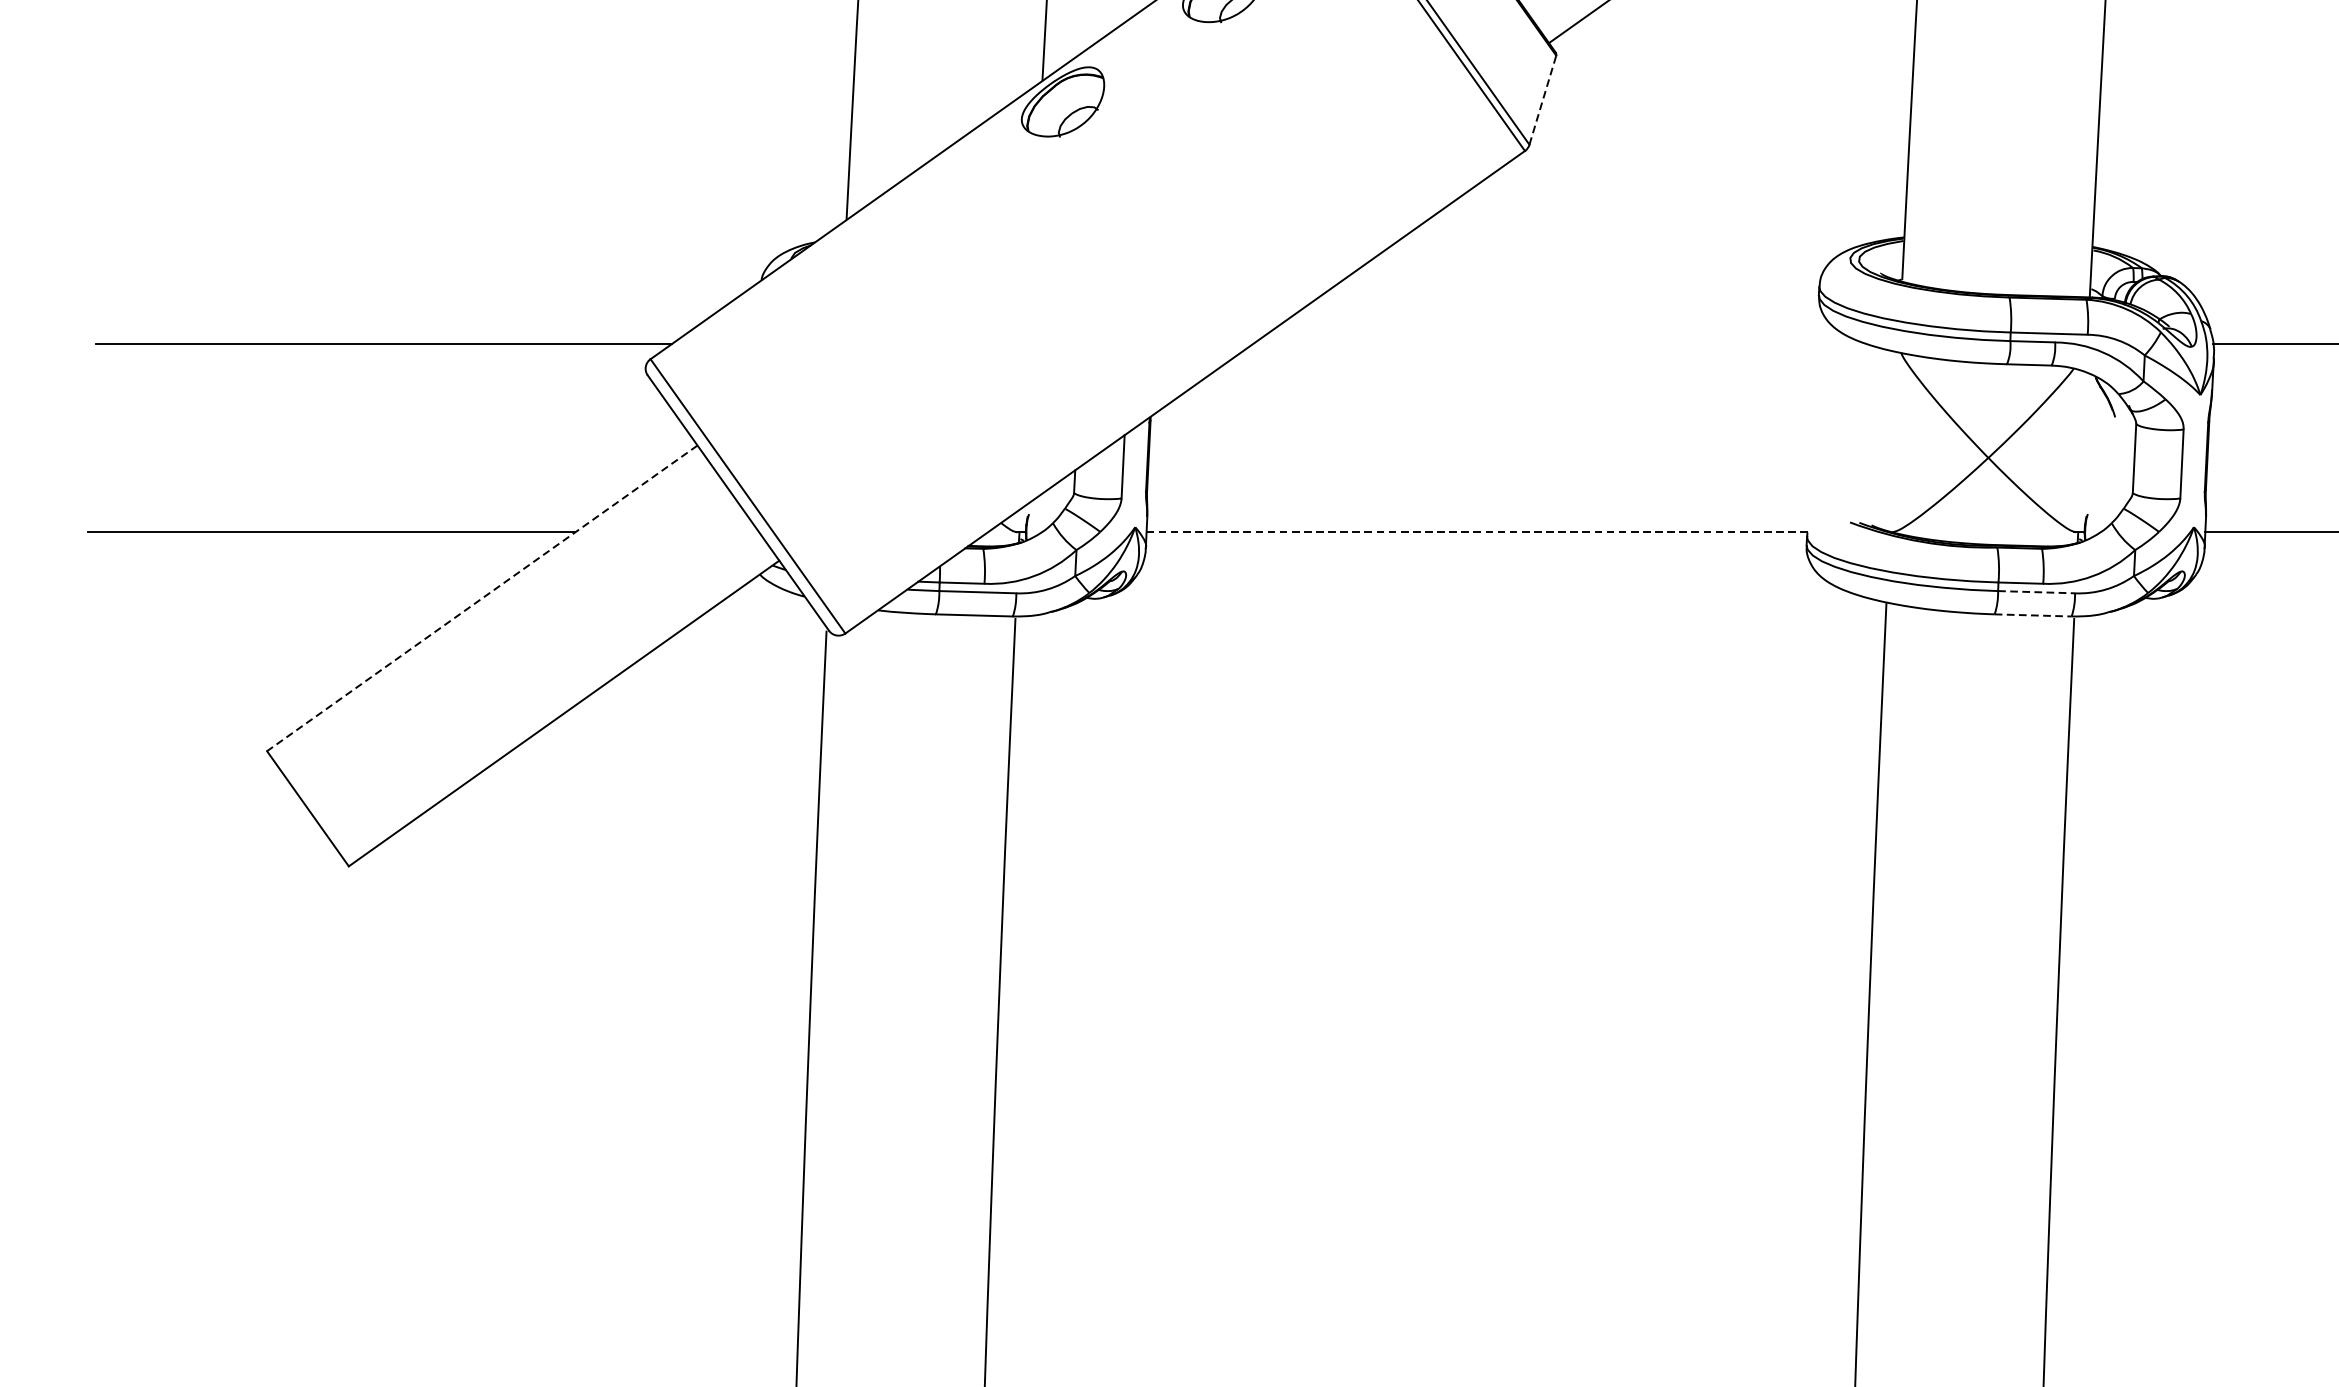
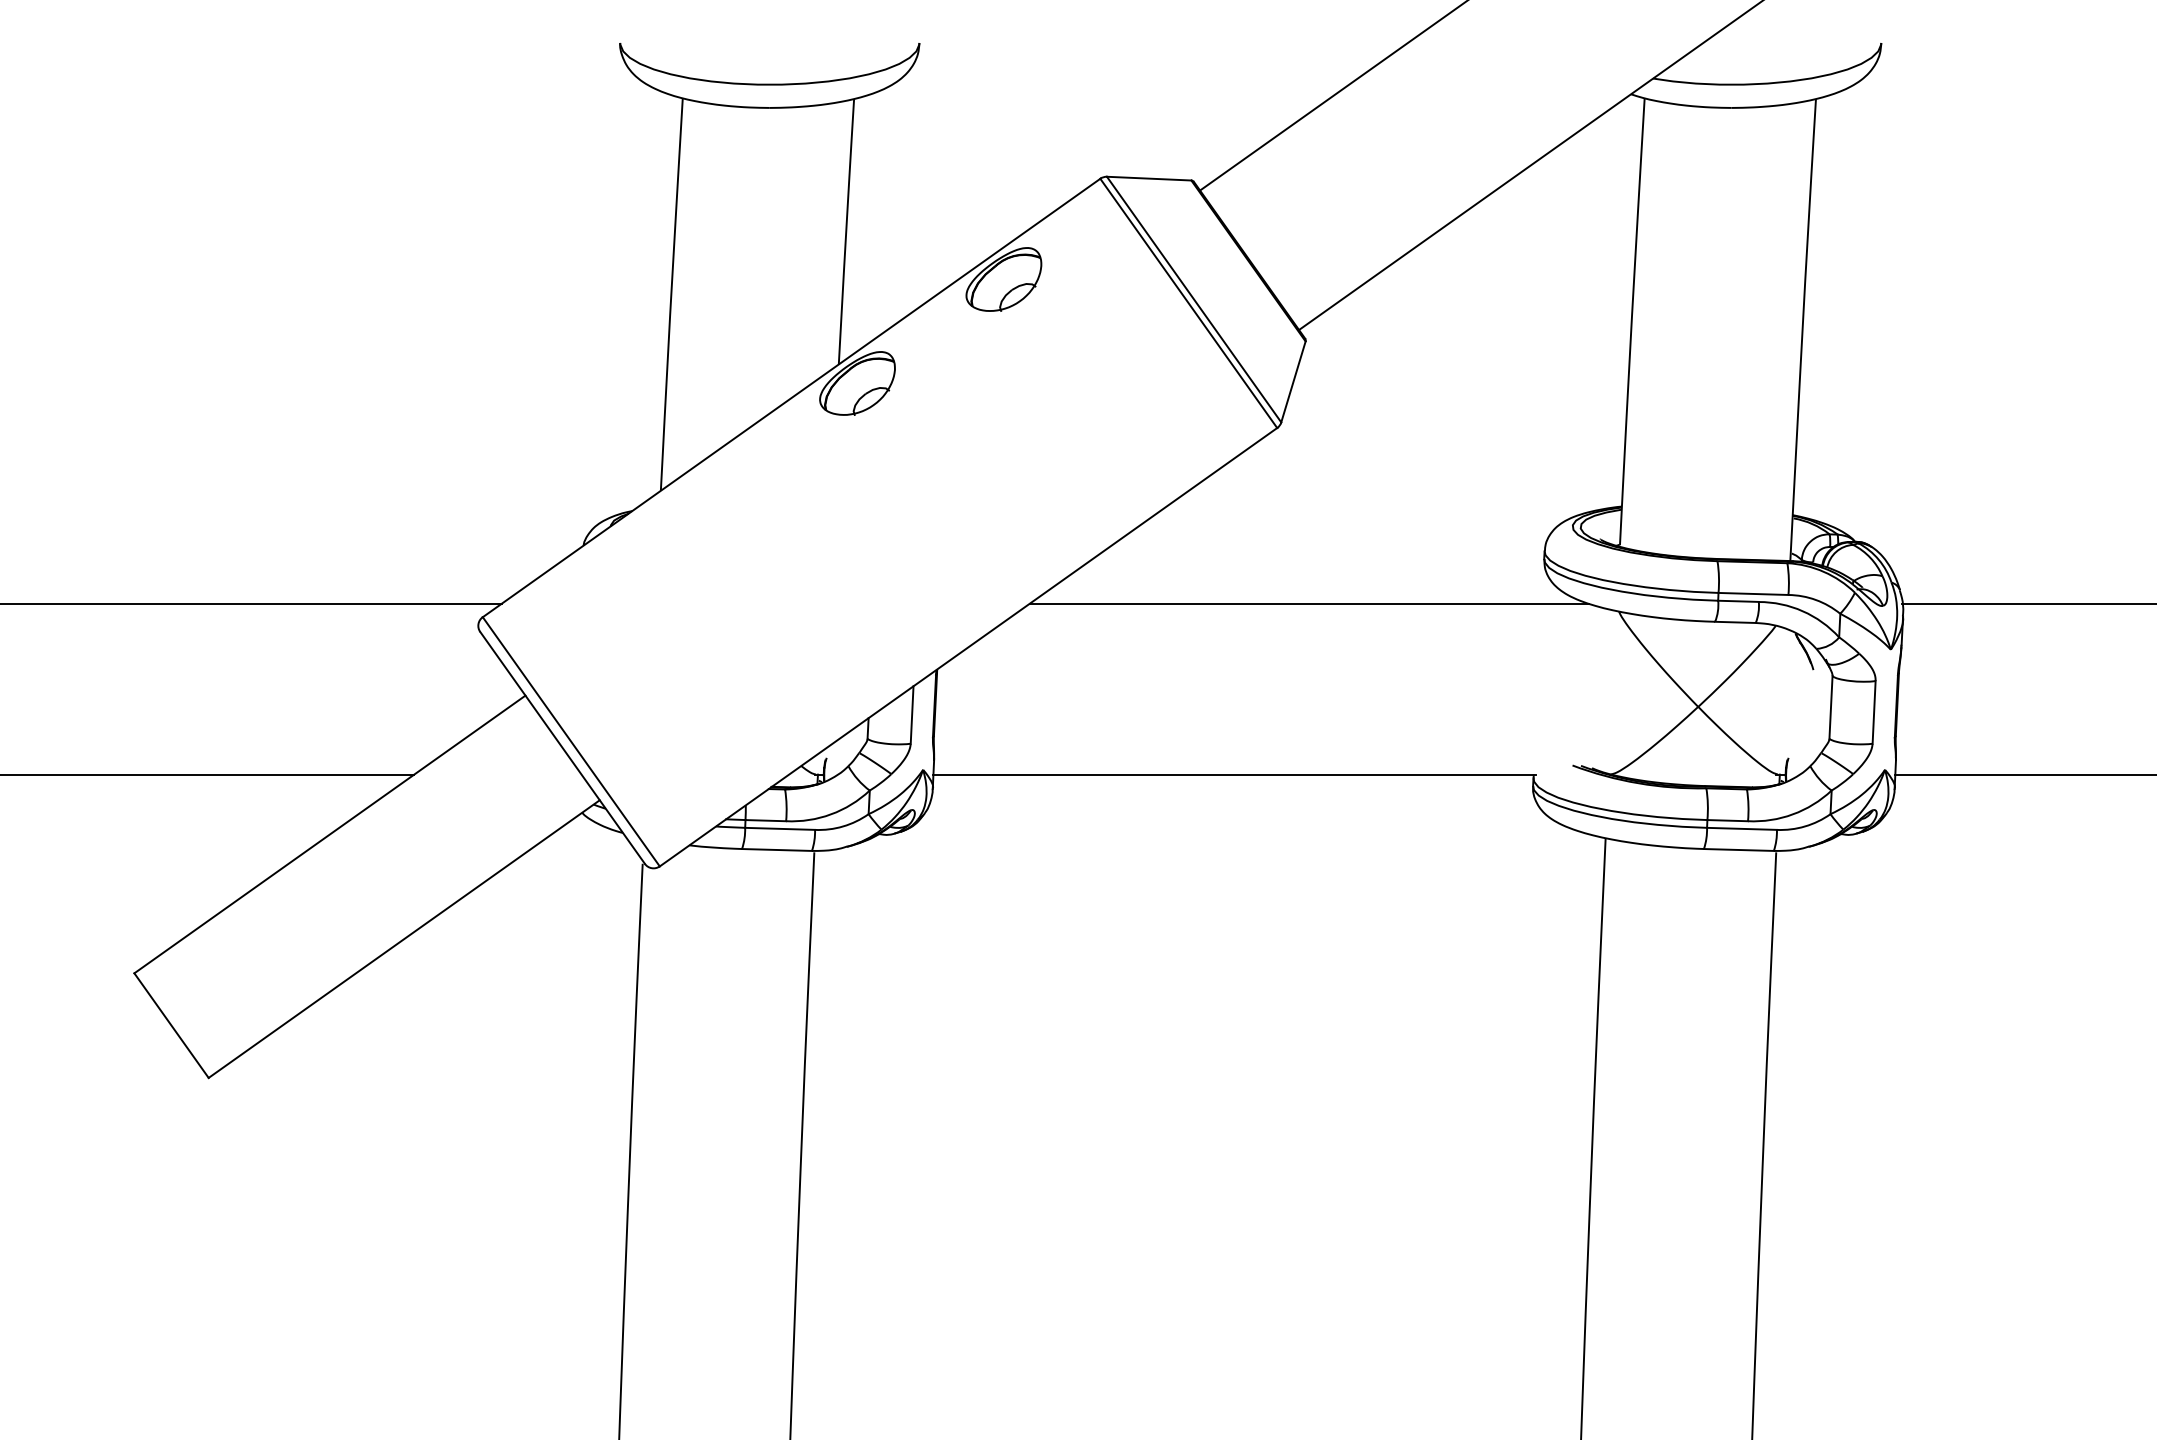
line: (1542, 99) -> (1293, 381), dashed -> solid
line: (1559, 344) -> (1308, 603), added
line: (1479, 532) -> (1235, 774), dashed -> solid
line: (2037, 591) -> (1742, 828), dashed -> solid
line: (481, 598) -> (329, 834), dashed -> solid
line: (2032, 614) -> (1738, 849), dashed -> solid

